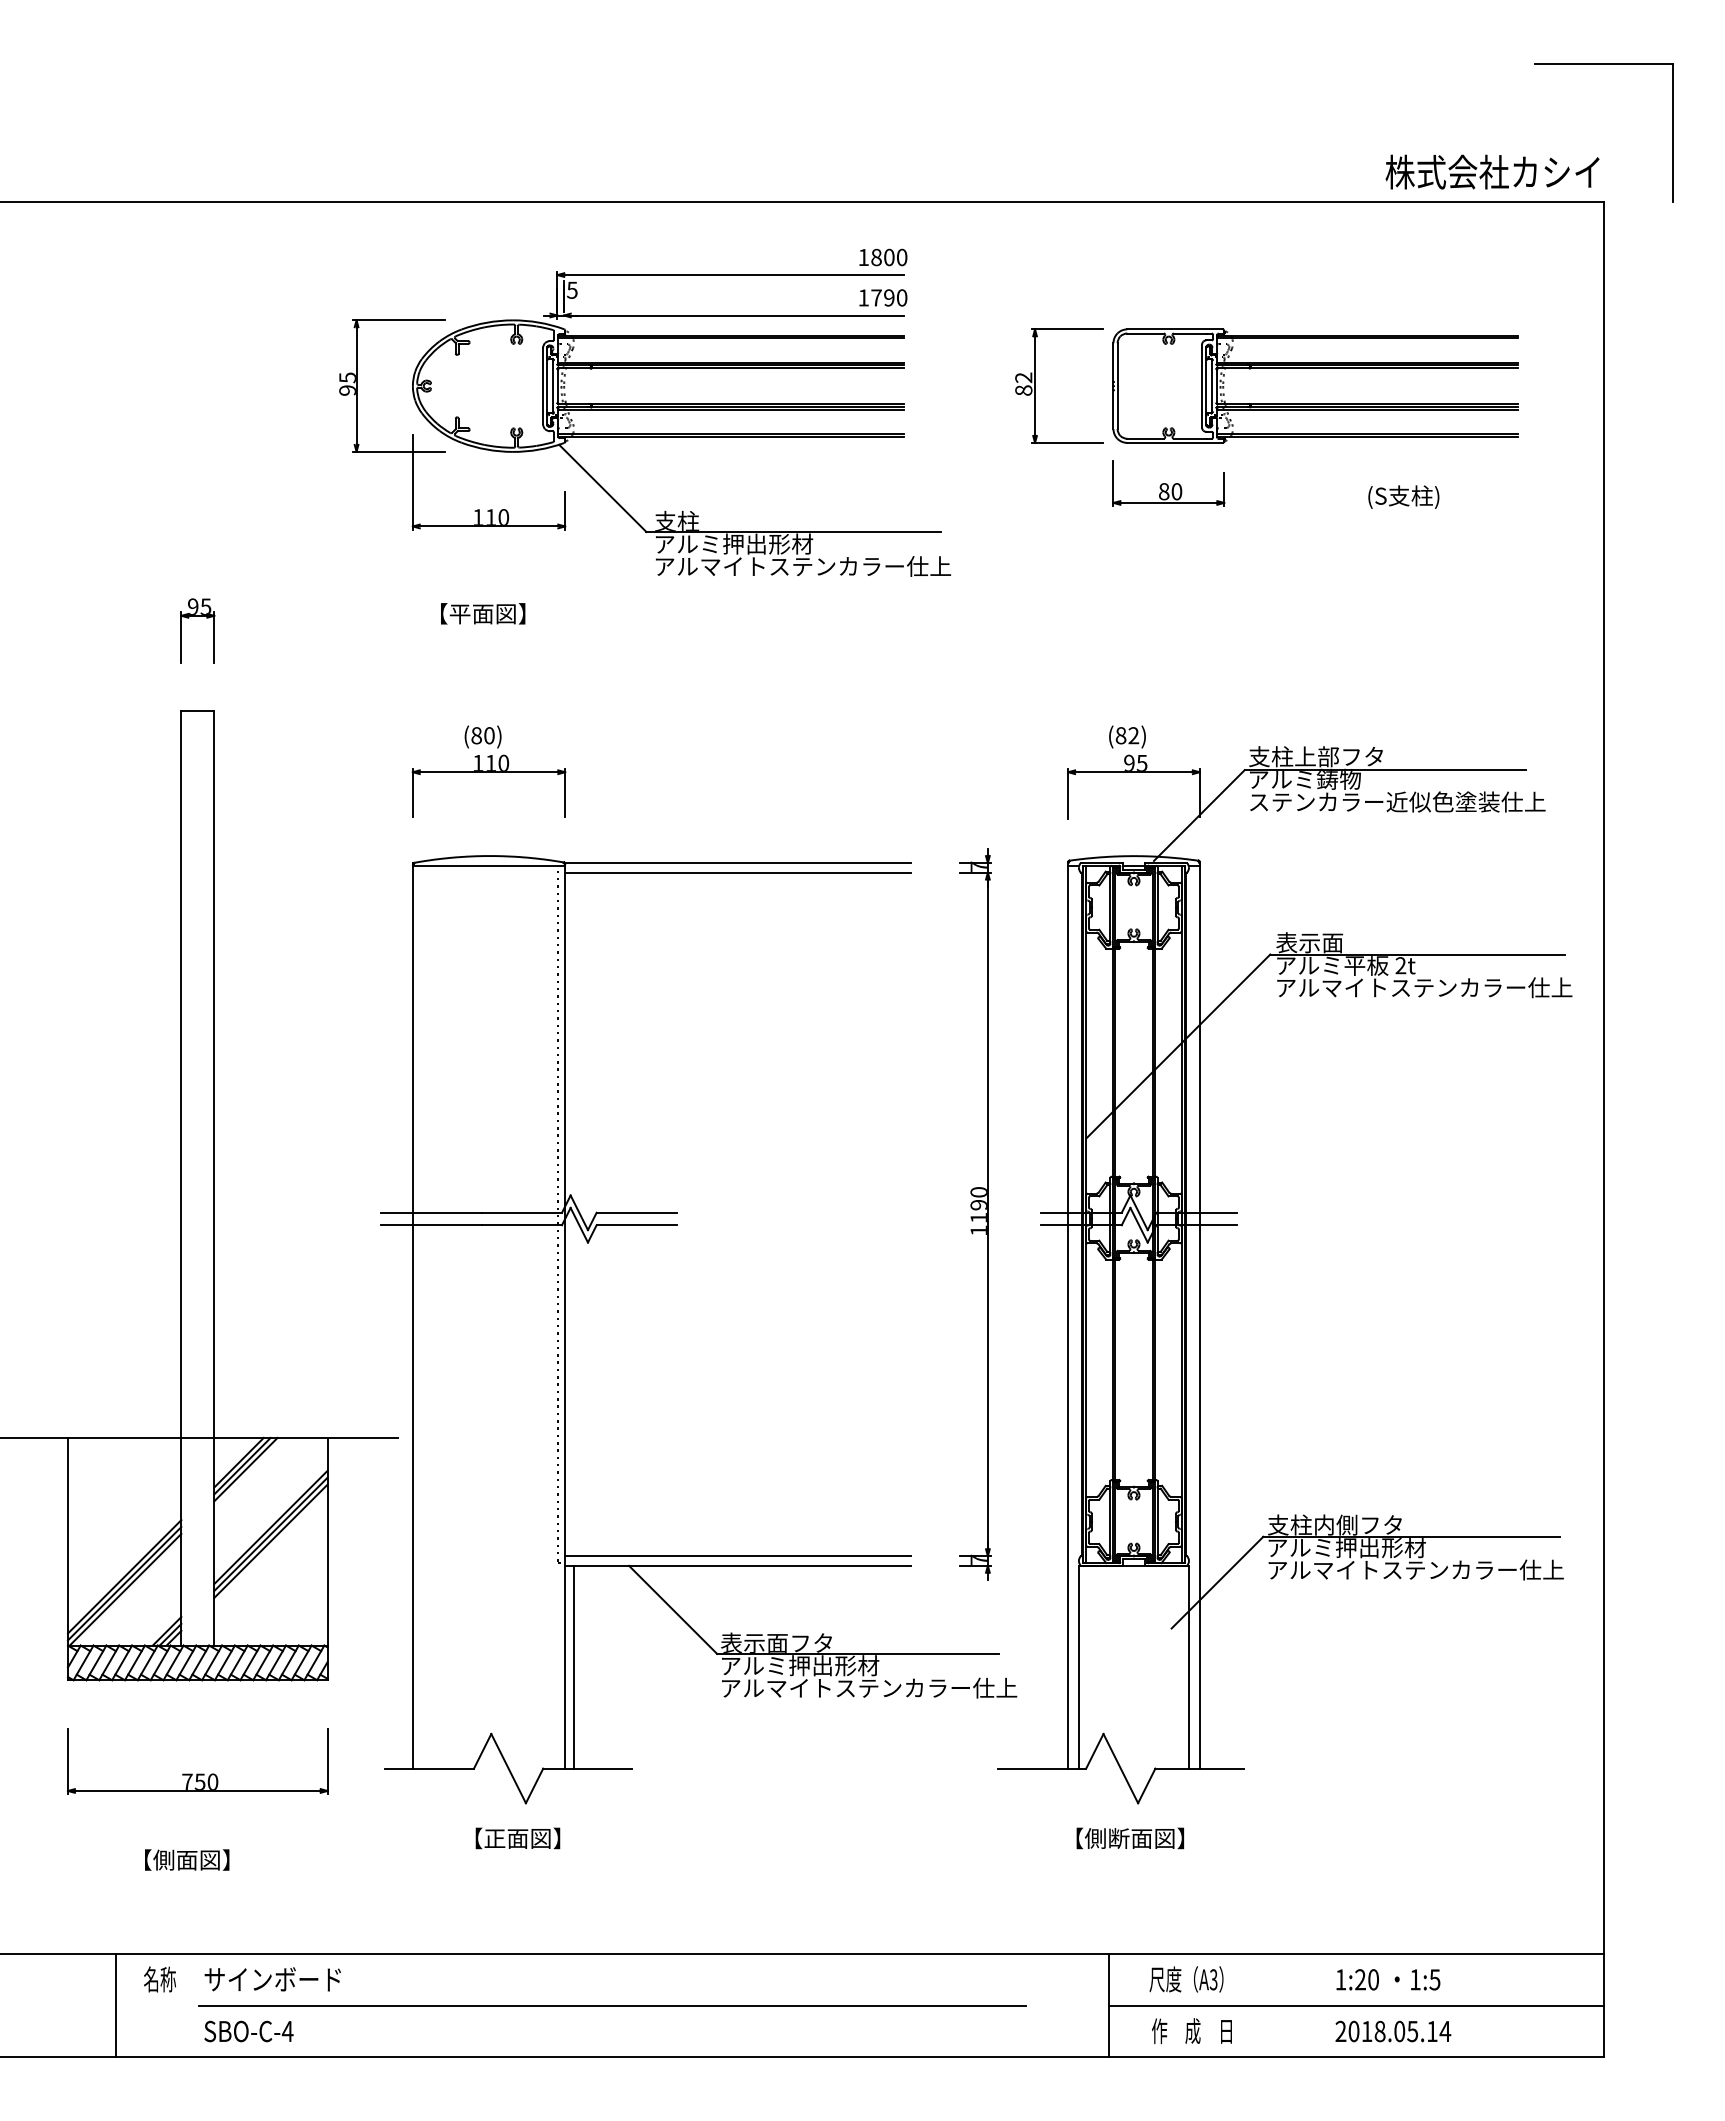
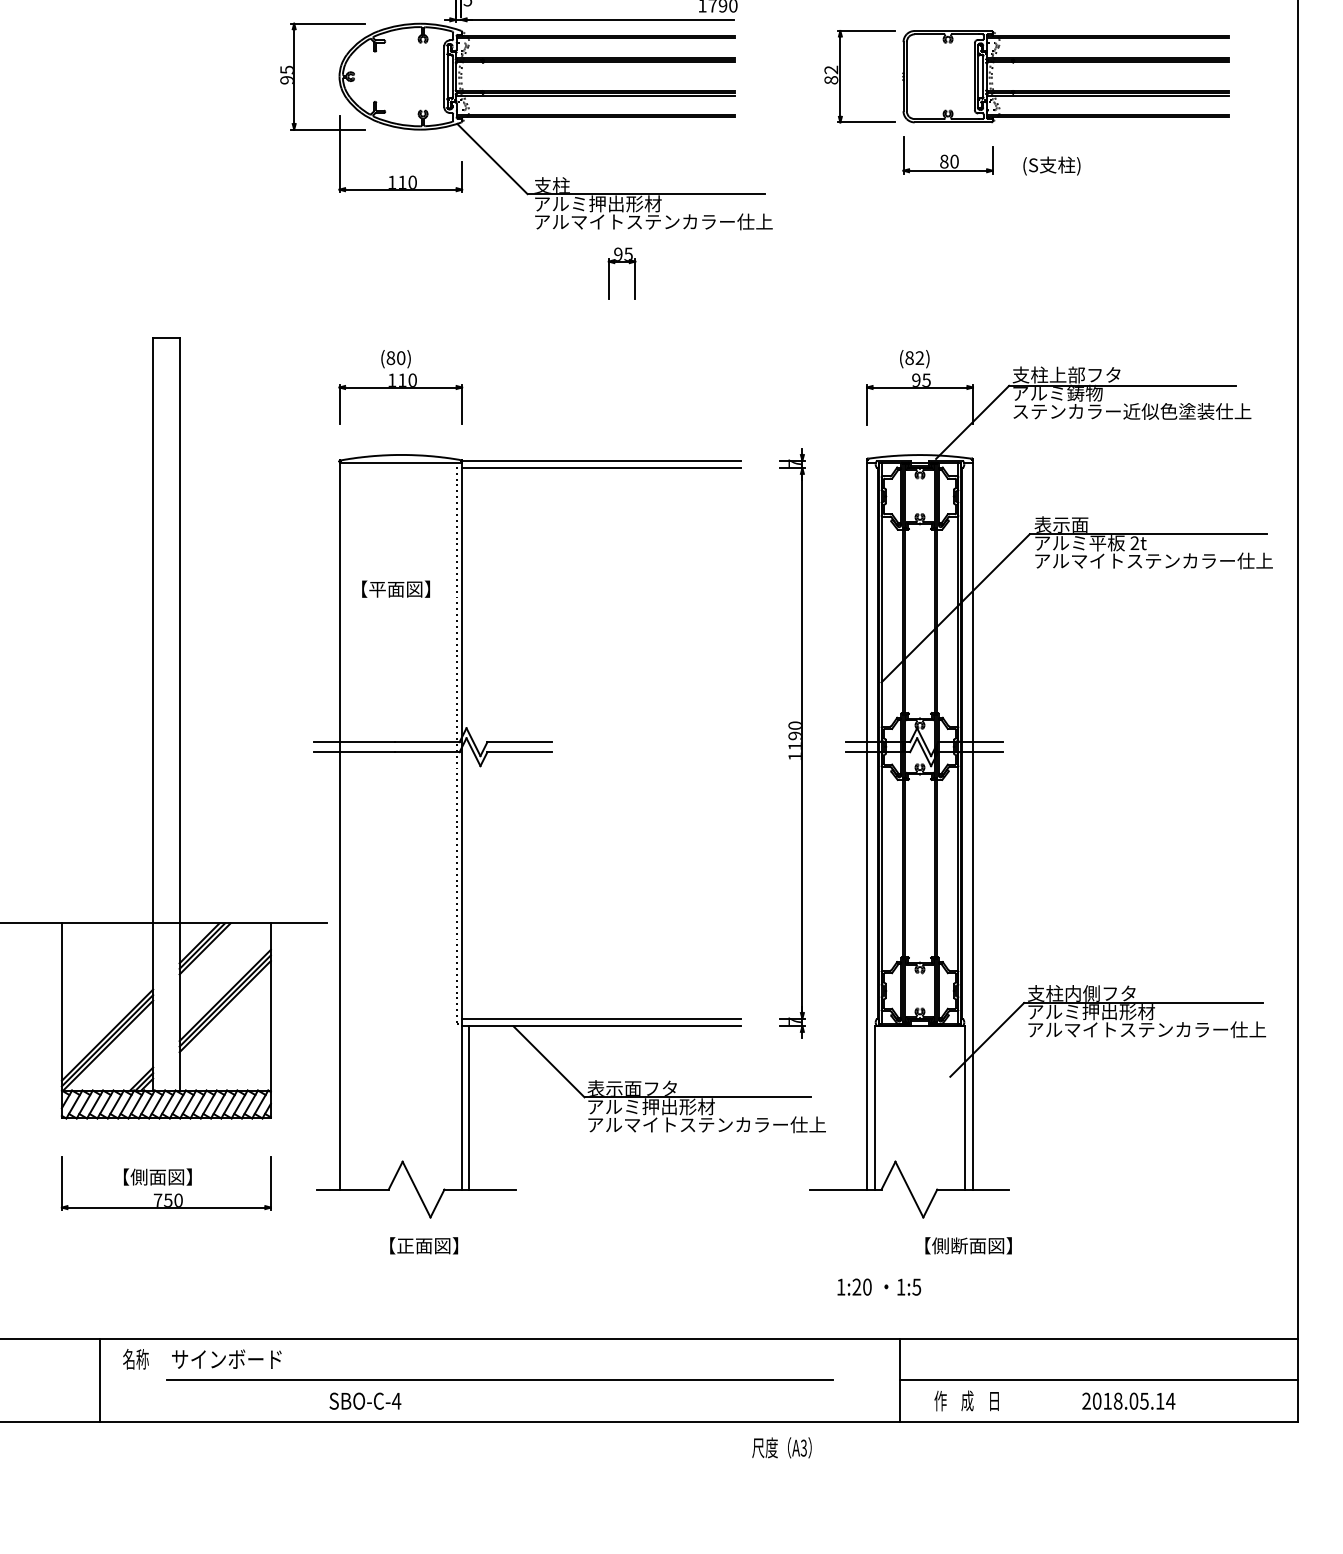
text: (1403, 496) -> (1051, 165), moved
text: (483, 613) -> (396, 588), moved
part: (197, 616) -> (621, 262), moved
text: (1130, 1838) -> (968, 1245), moved
text: (187, 1859) -> (158, 1176), moved
text: (1186, 1979) -> (781, 1447), moved
text: (1388, 1979) -> (879, 1286), moved
text: (248, 2031) -> (364, 1401), moved

